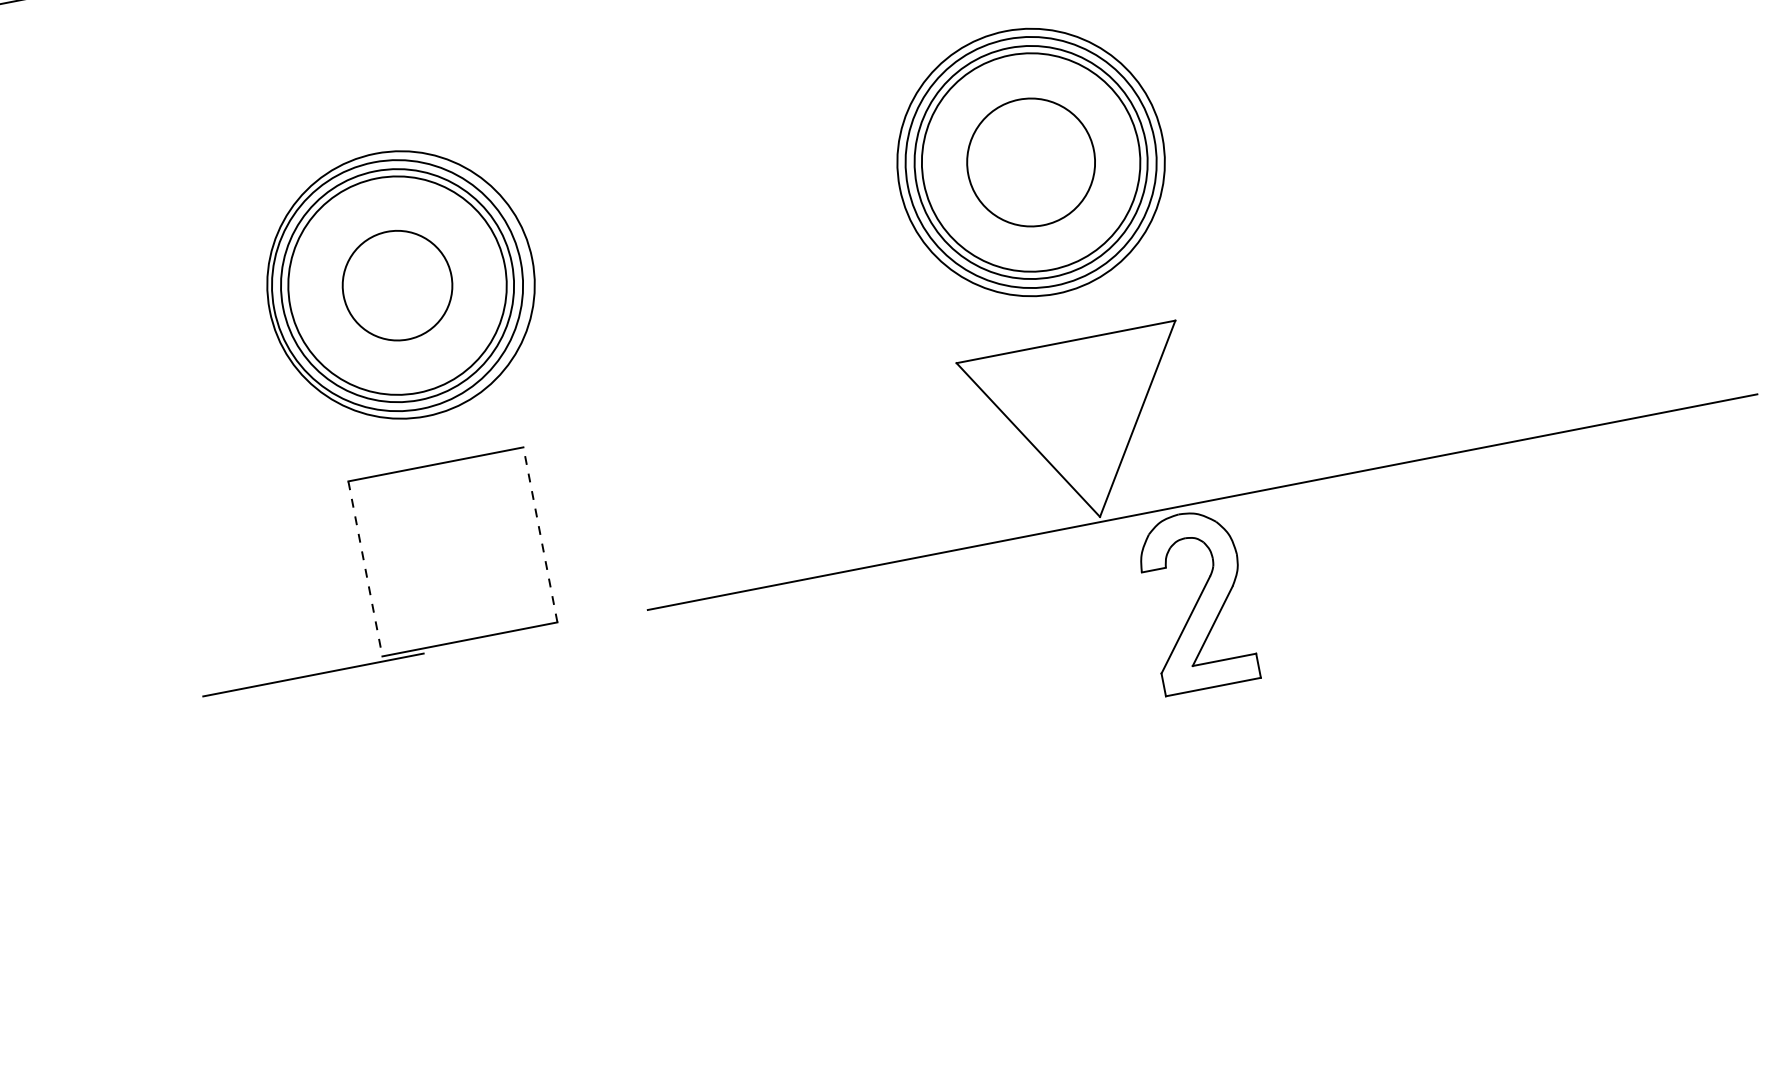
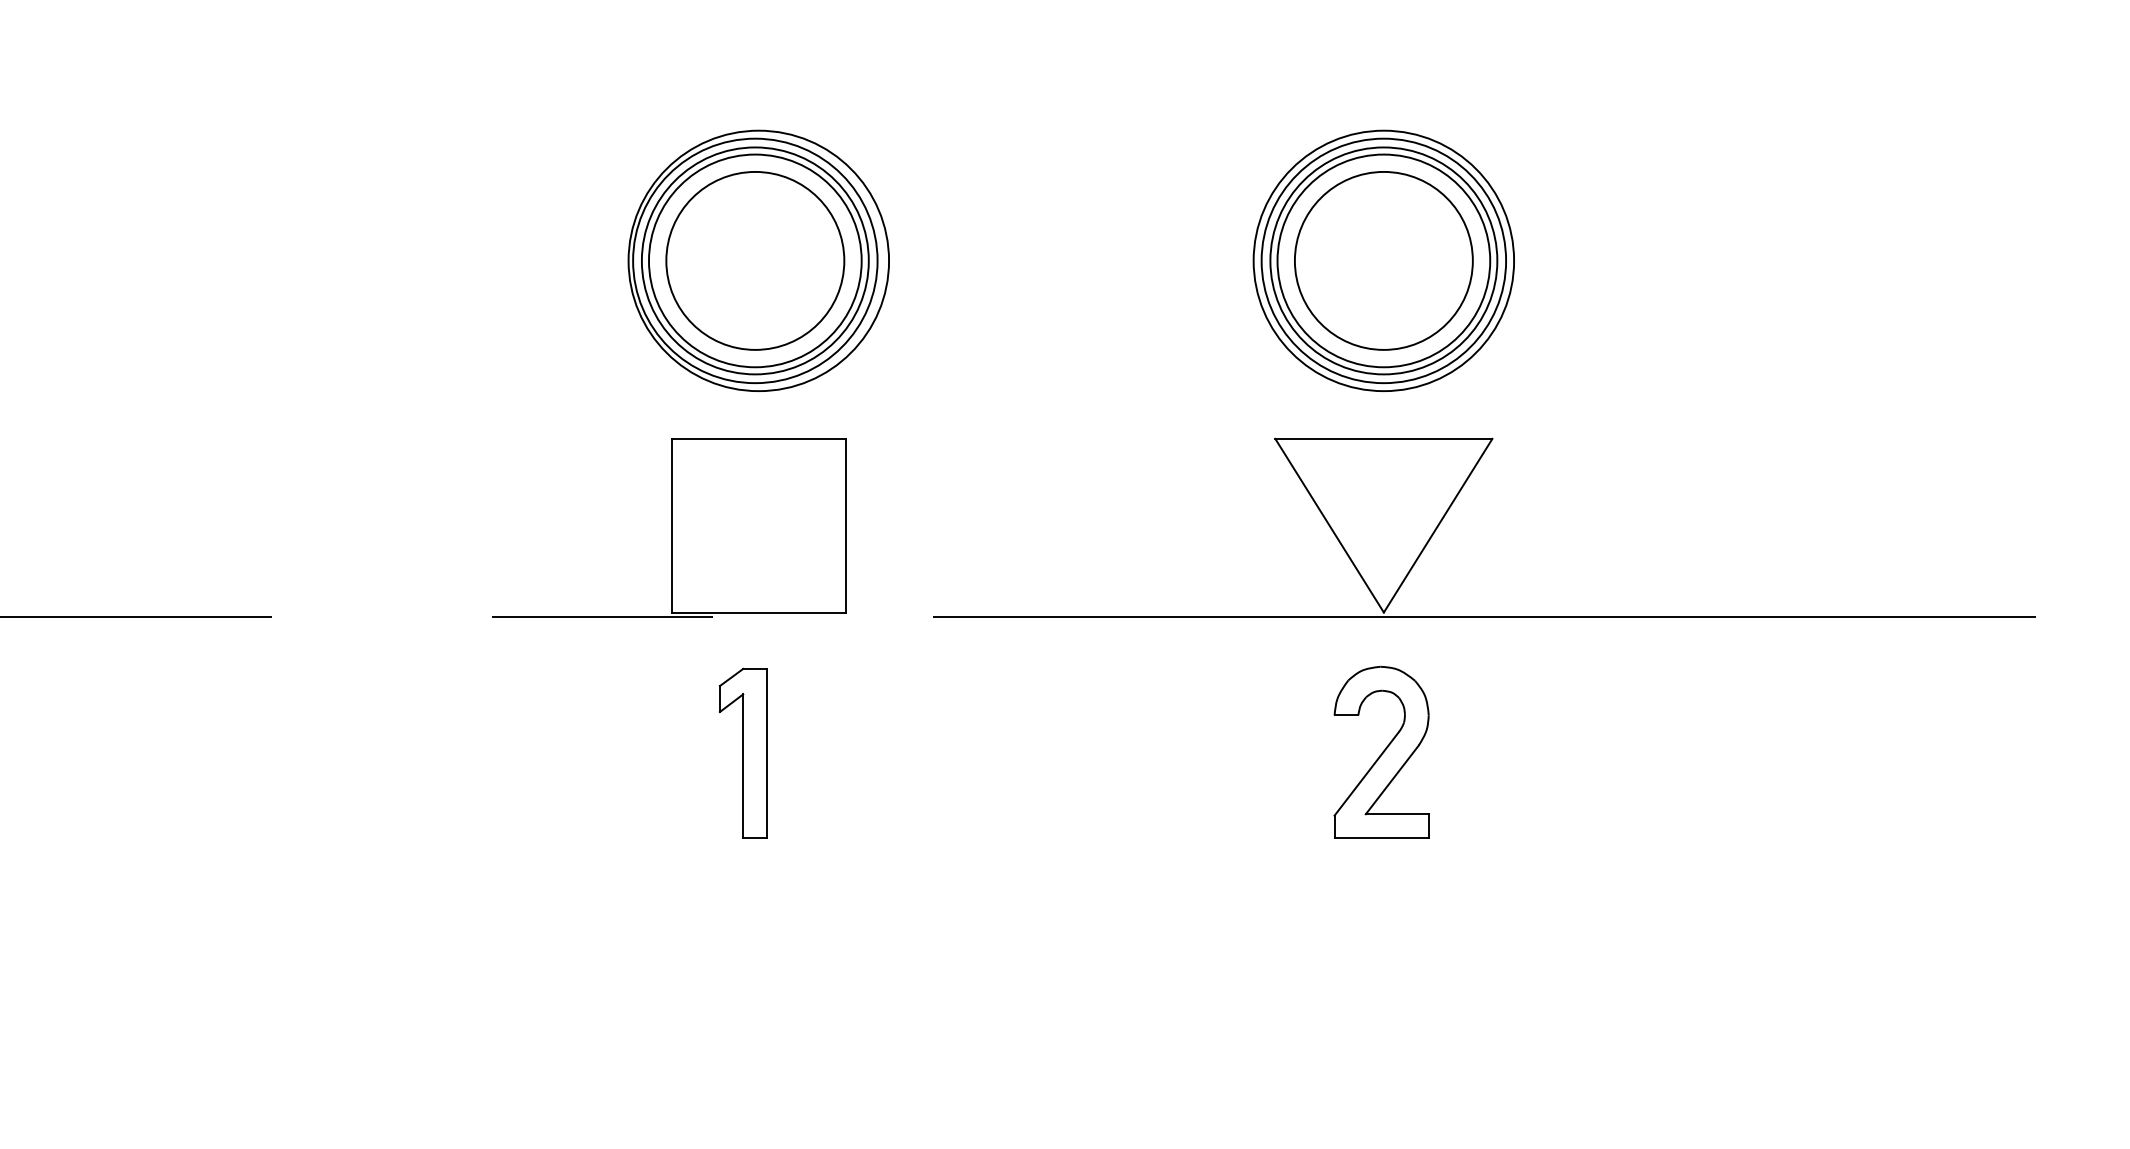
circle: (1030, 162) -> (1383, 260), size x1.43
circle: (397, 285) -> (755, 260), size x1.67
line: (540, 534) -> (845, 525), dashed -> solid
line: (365, 568) -> (672, 525), dashed -> solid
part: (1196, 599) -> (1381, 751), moved
part: (480, 783) -> (742, 752), added

